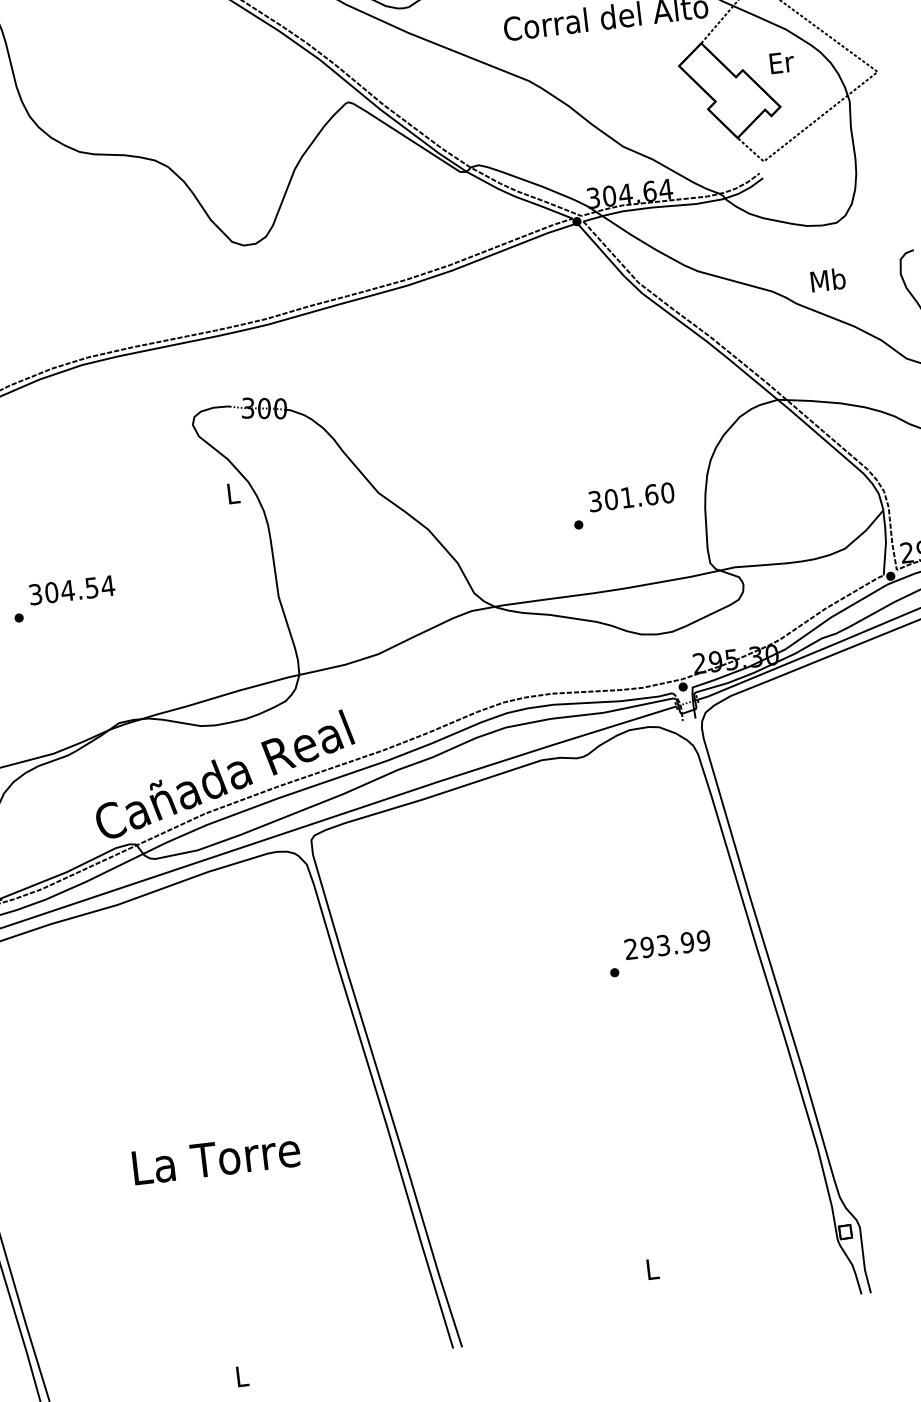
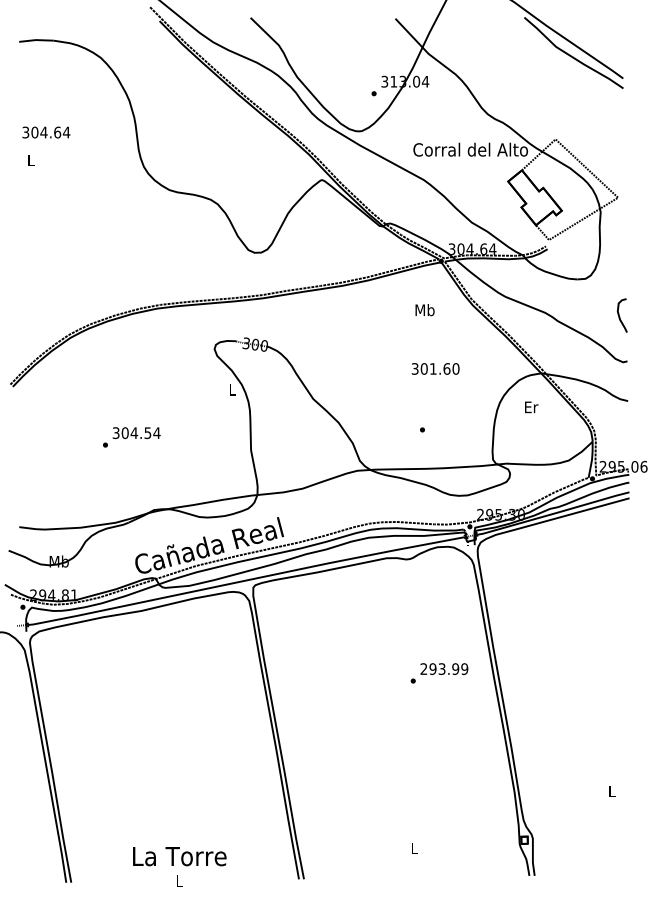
text: (781, 62) -> (531, 407), moved
text: (827, 280) -> (424, 310), moved
text: (631, 496) -> (435, 368), moved
text: (215, 1158) -> (179, 856), moved

